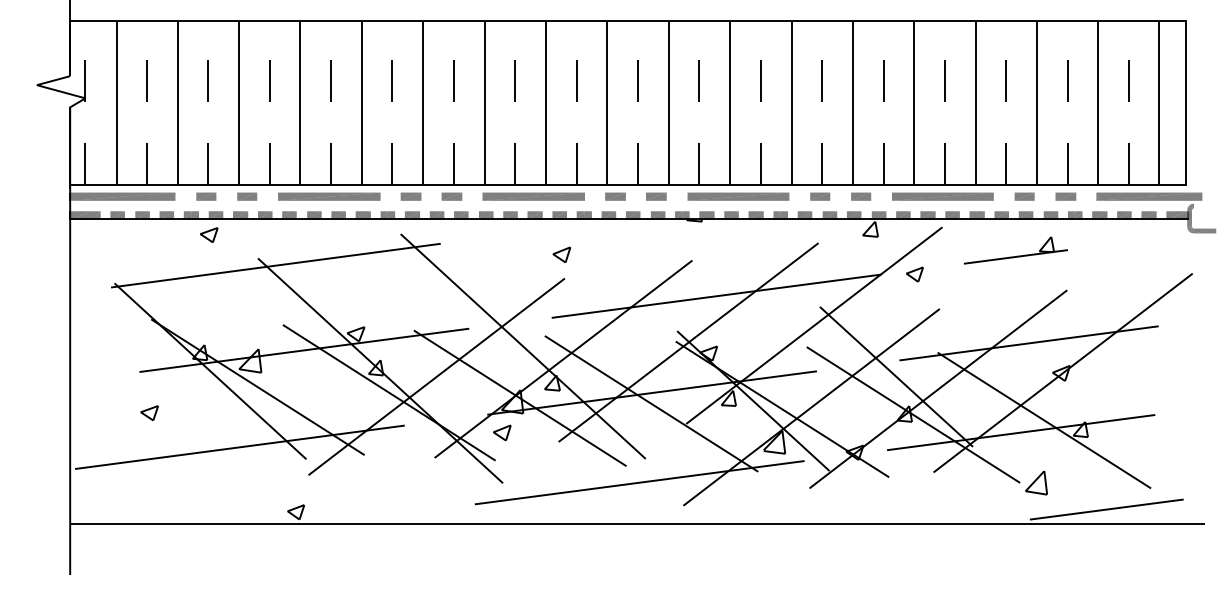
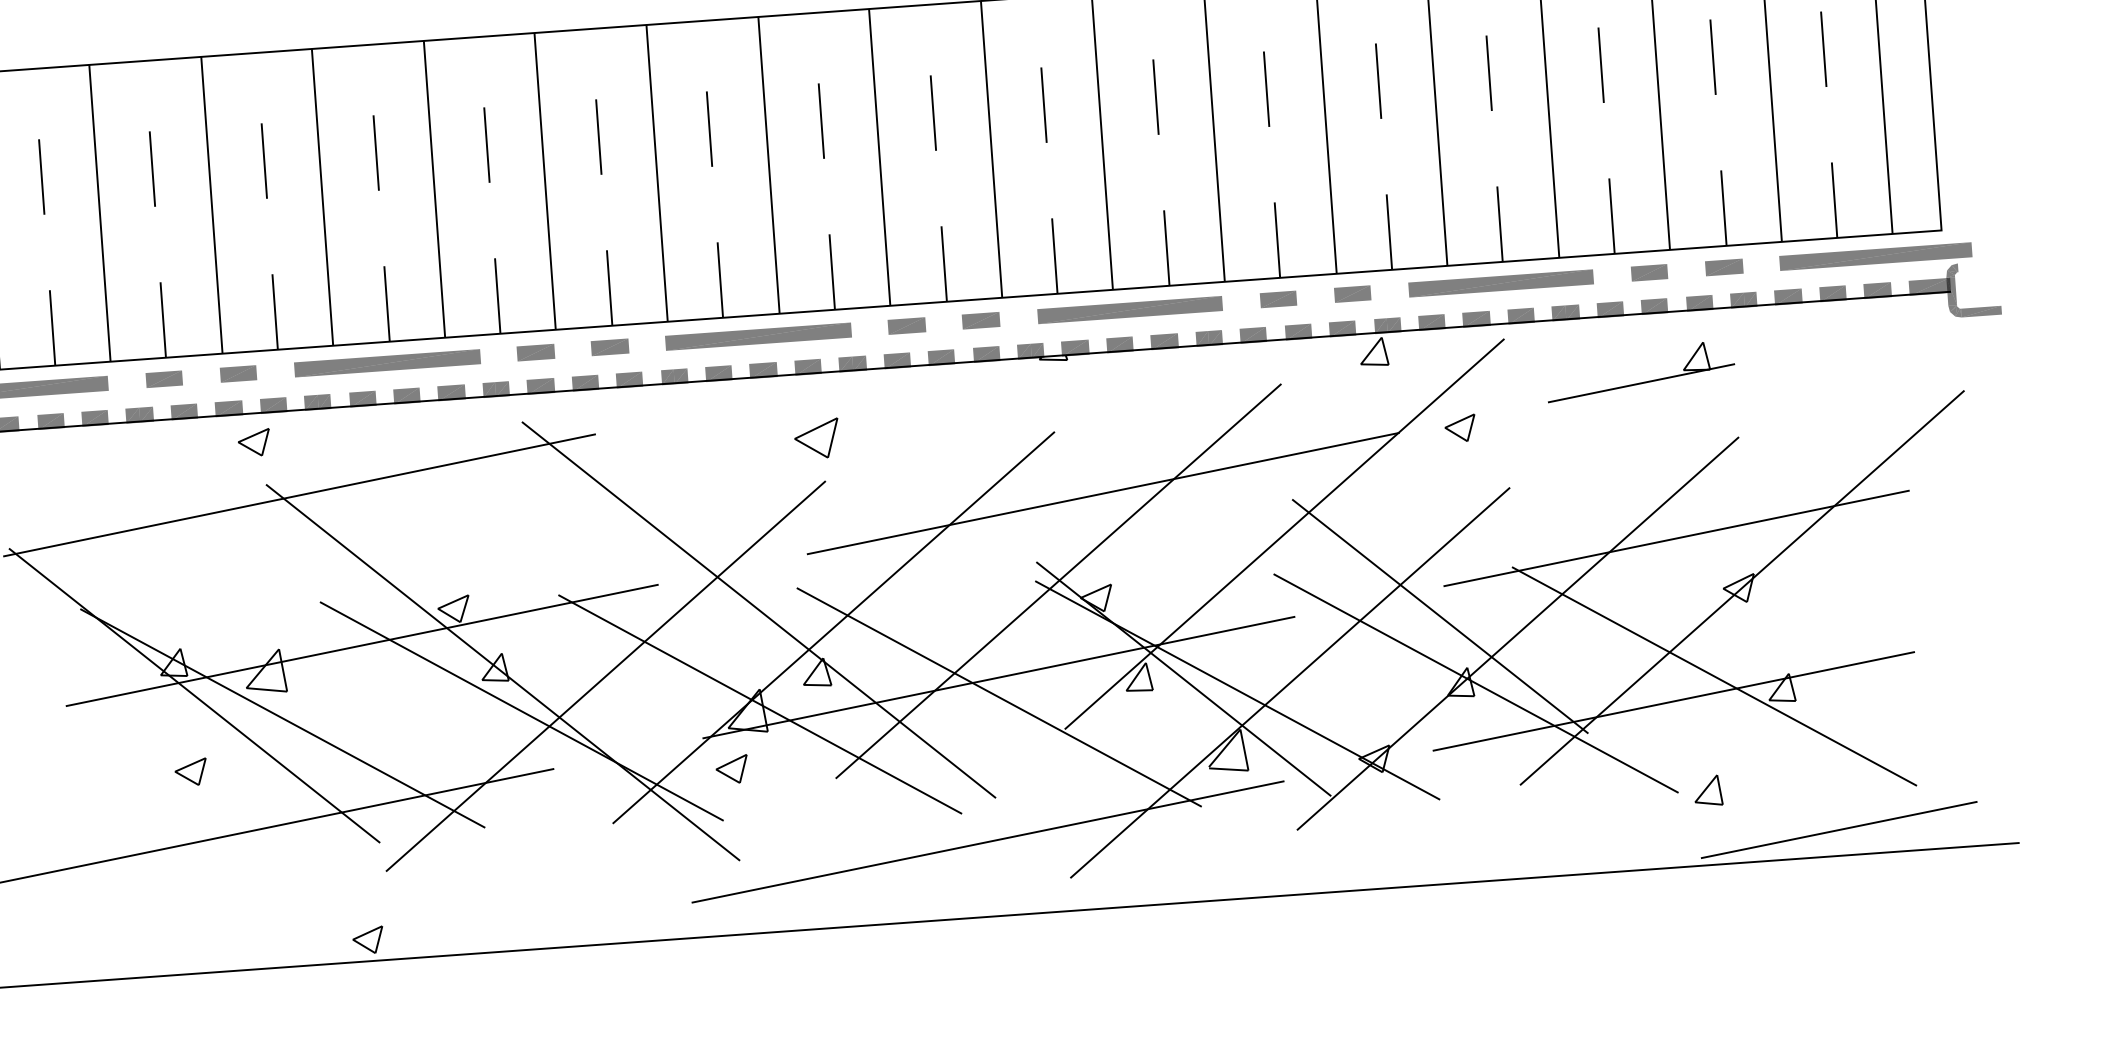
part: (209, 234) -> (254, 441), moved
part: (561, 254) -> (816, 437), size x1.4
part: (149, 413) -> (191, 772), moved
part: (1036, 482) -> (1708, 789), size x0.7

